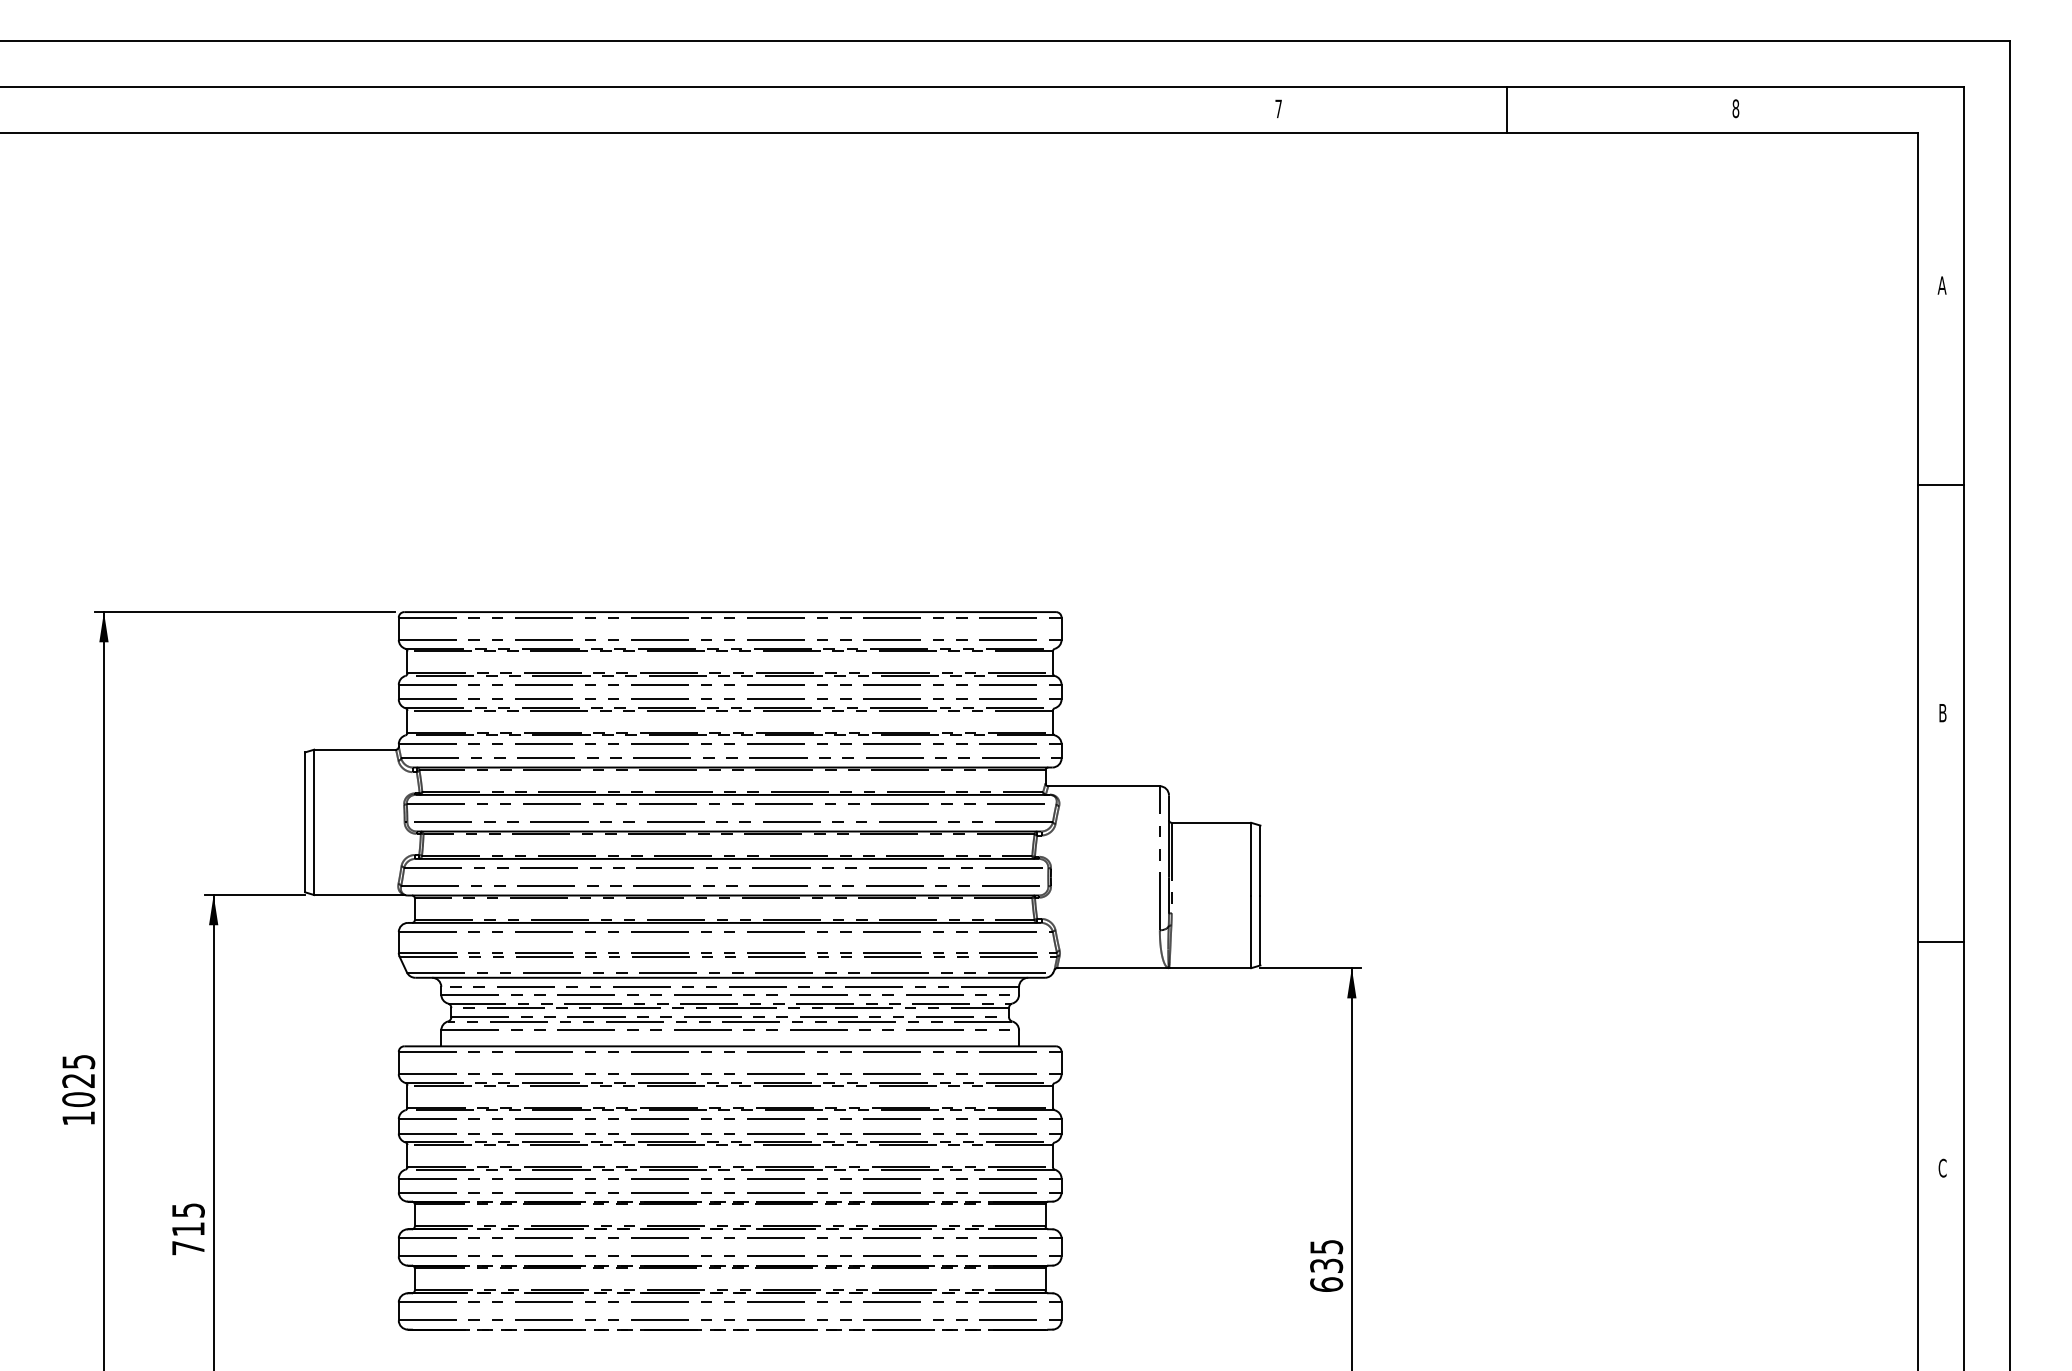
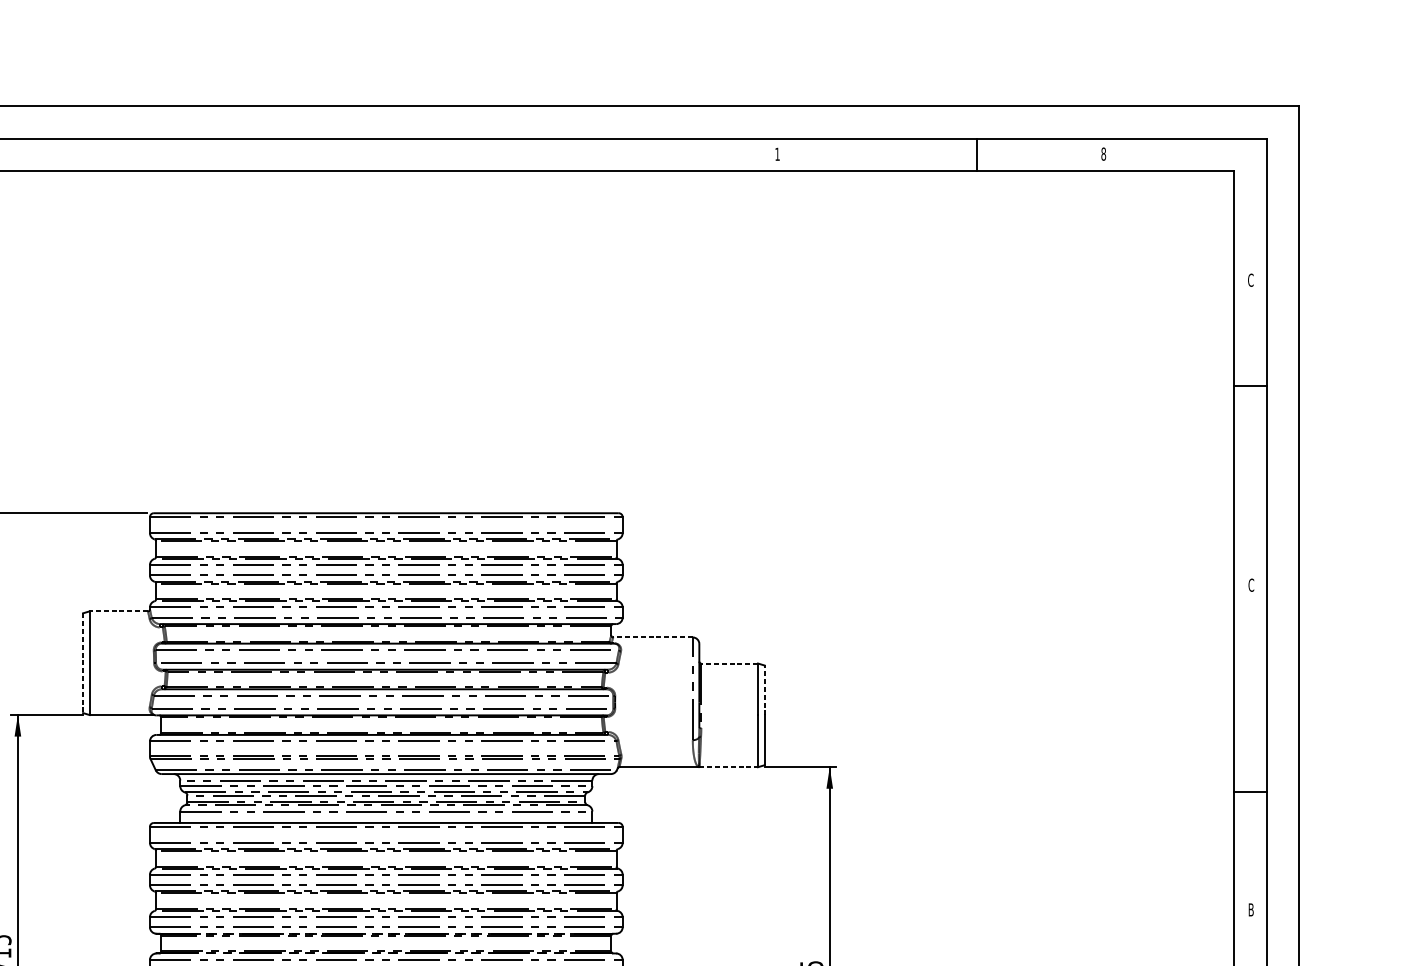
text: (1278, 108) -> (777, 154), 7 -> 1
line: (1507, 109) -> (977, 154), moved
text: (1941, 285) -> (1250, 280), A -> C
line: (1941, 484) -> (1250, 385), moved
text: (1942, 712) -> (1251, 584), B -> C
line: (355, 749) -> (119, 611), solid -> dashed
line: (1104, 786) -> (653, 637), solid -> dashed
line: (305, 822) -> (83, 663), solid -> dashed
line: (1211, 822) -> (729, 663), solid -> dashed
line: (1260, 860) -> (764, 690), solid -> dashed
line: (1941, 941) -> (1250, 791), moved
line: (1210, 968) -> (728, 767), solid -> dashed
text: (1942, 1167) -> (1251, 909), C -> B

